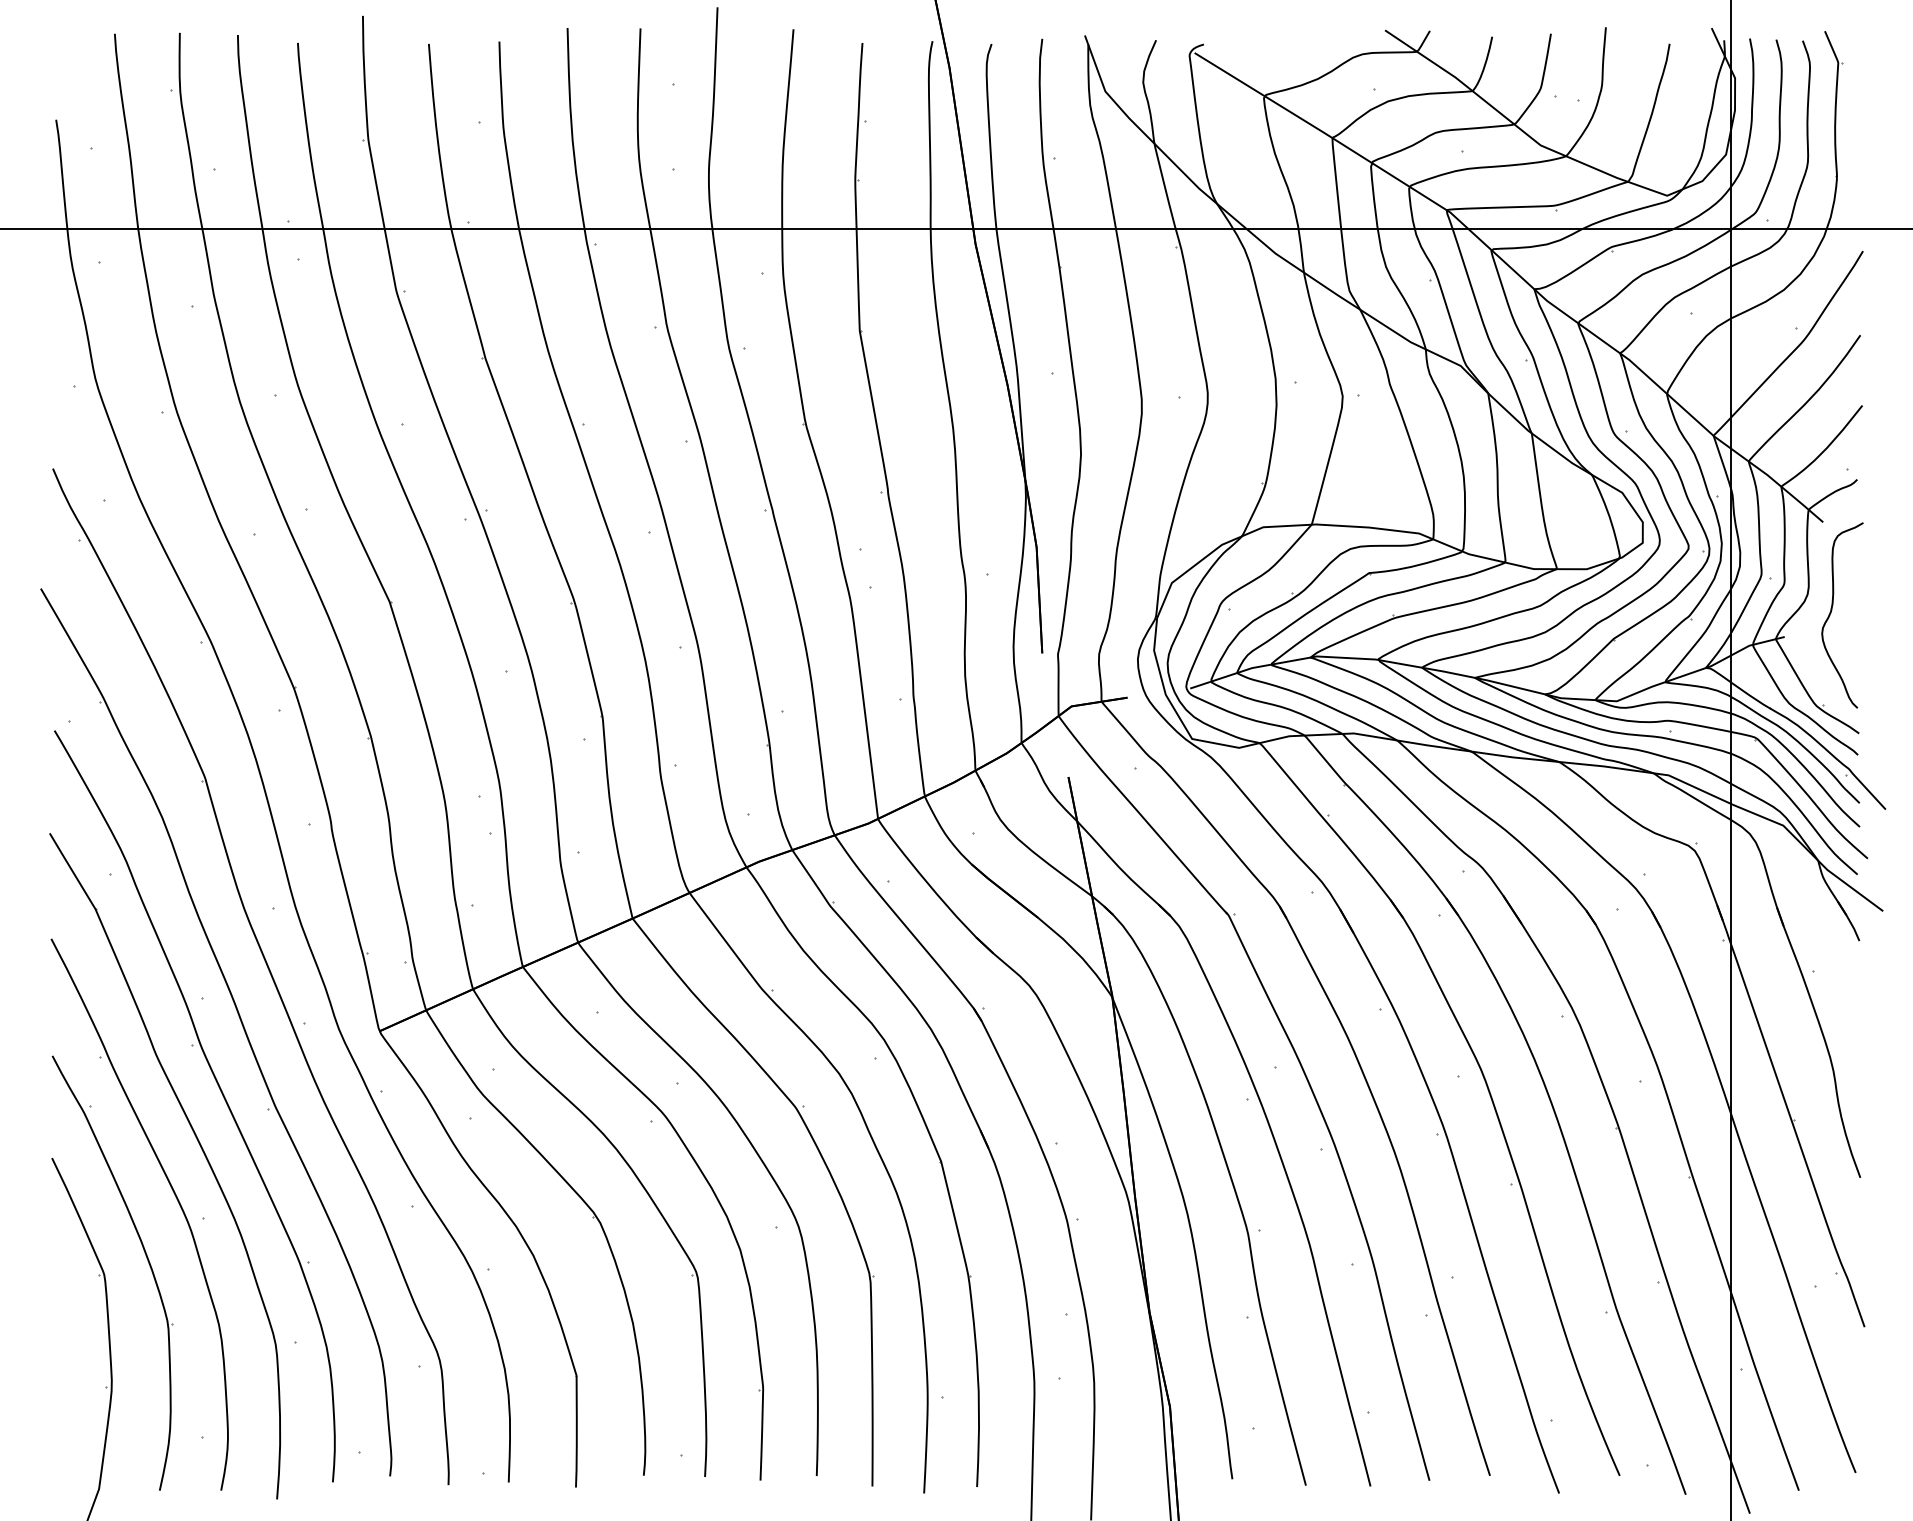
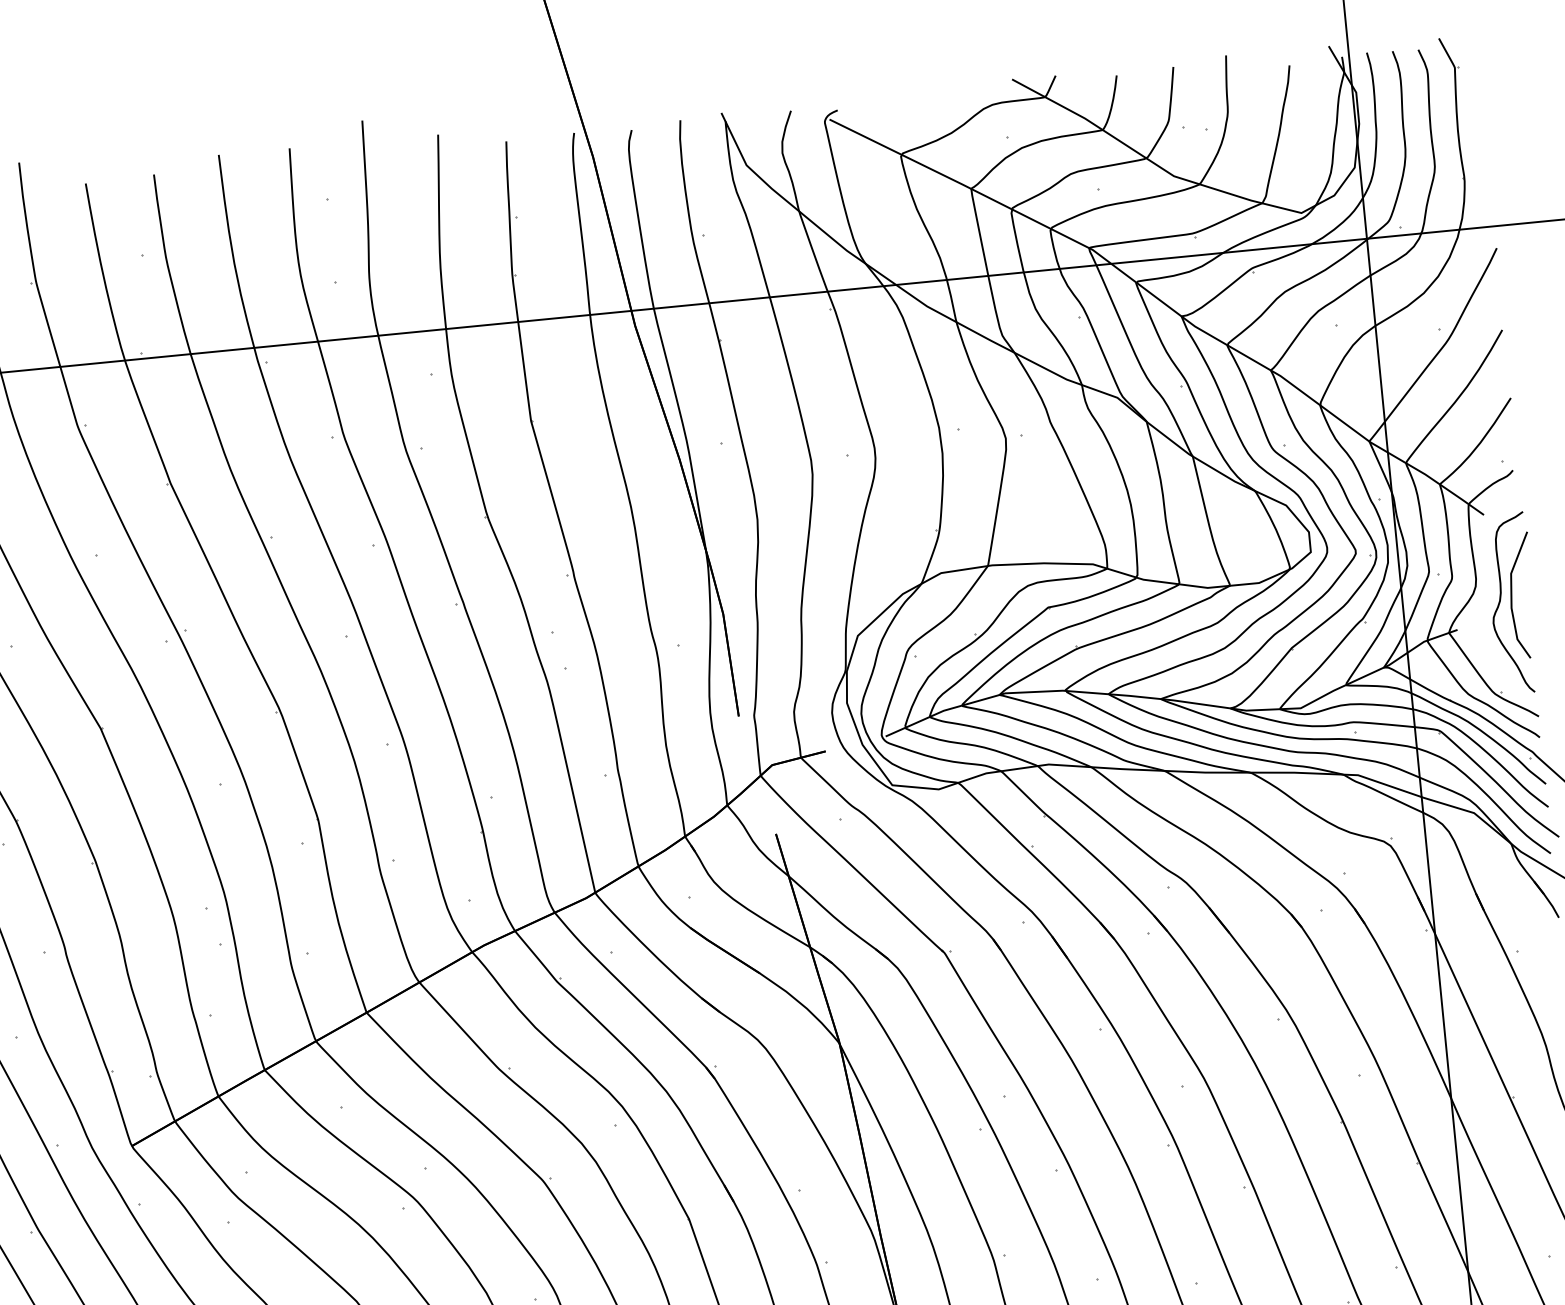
line: (1844, 606) -> (1512, 594), added

